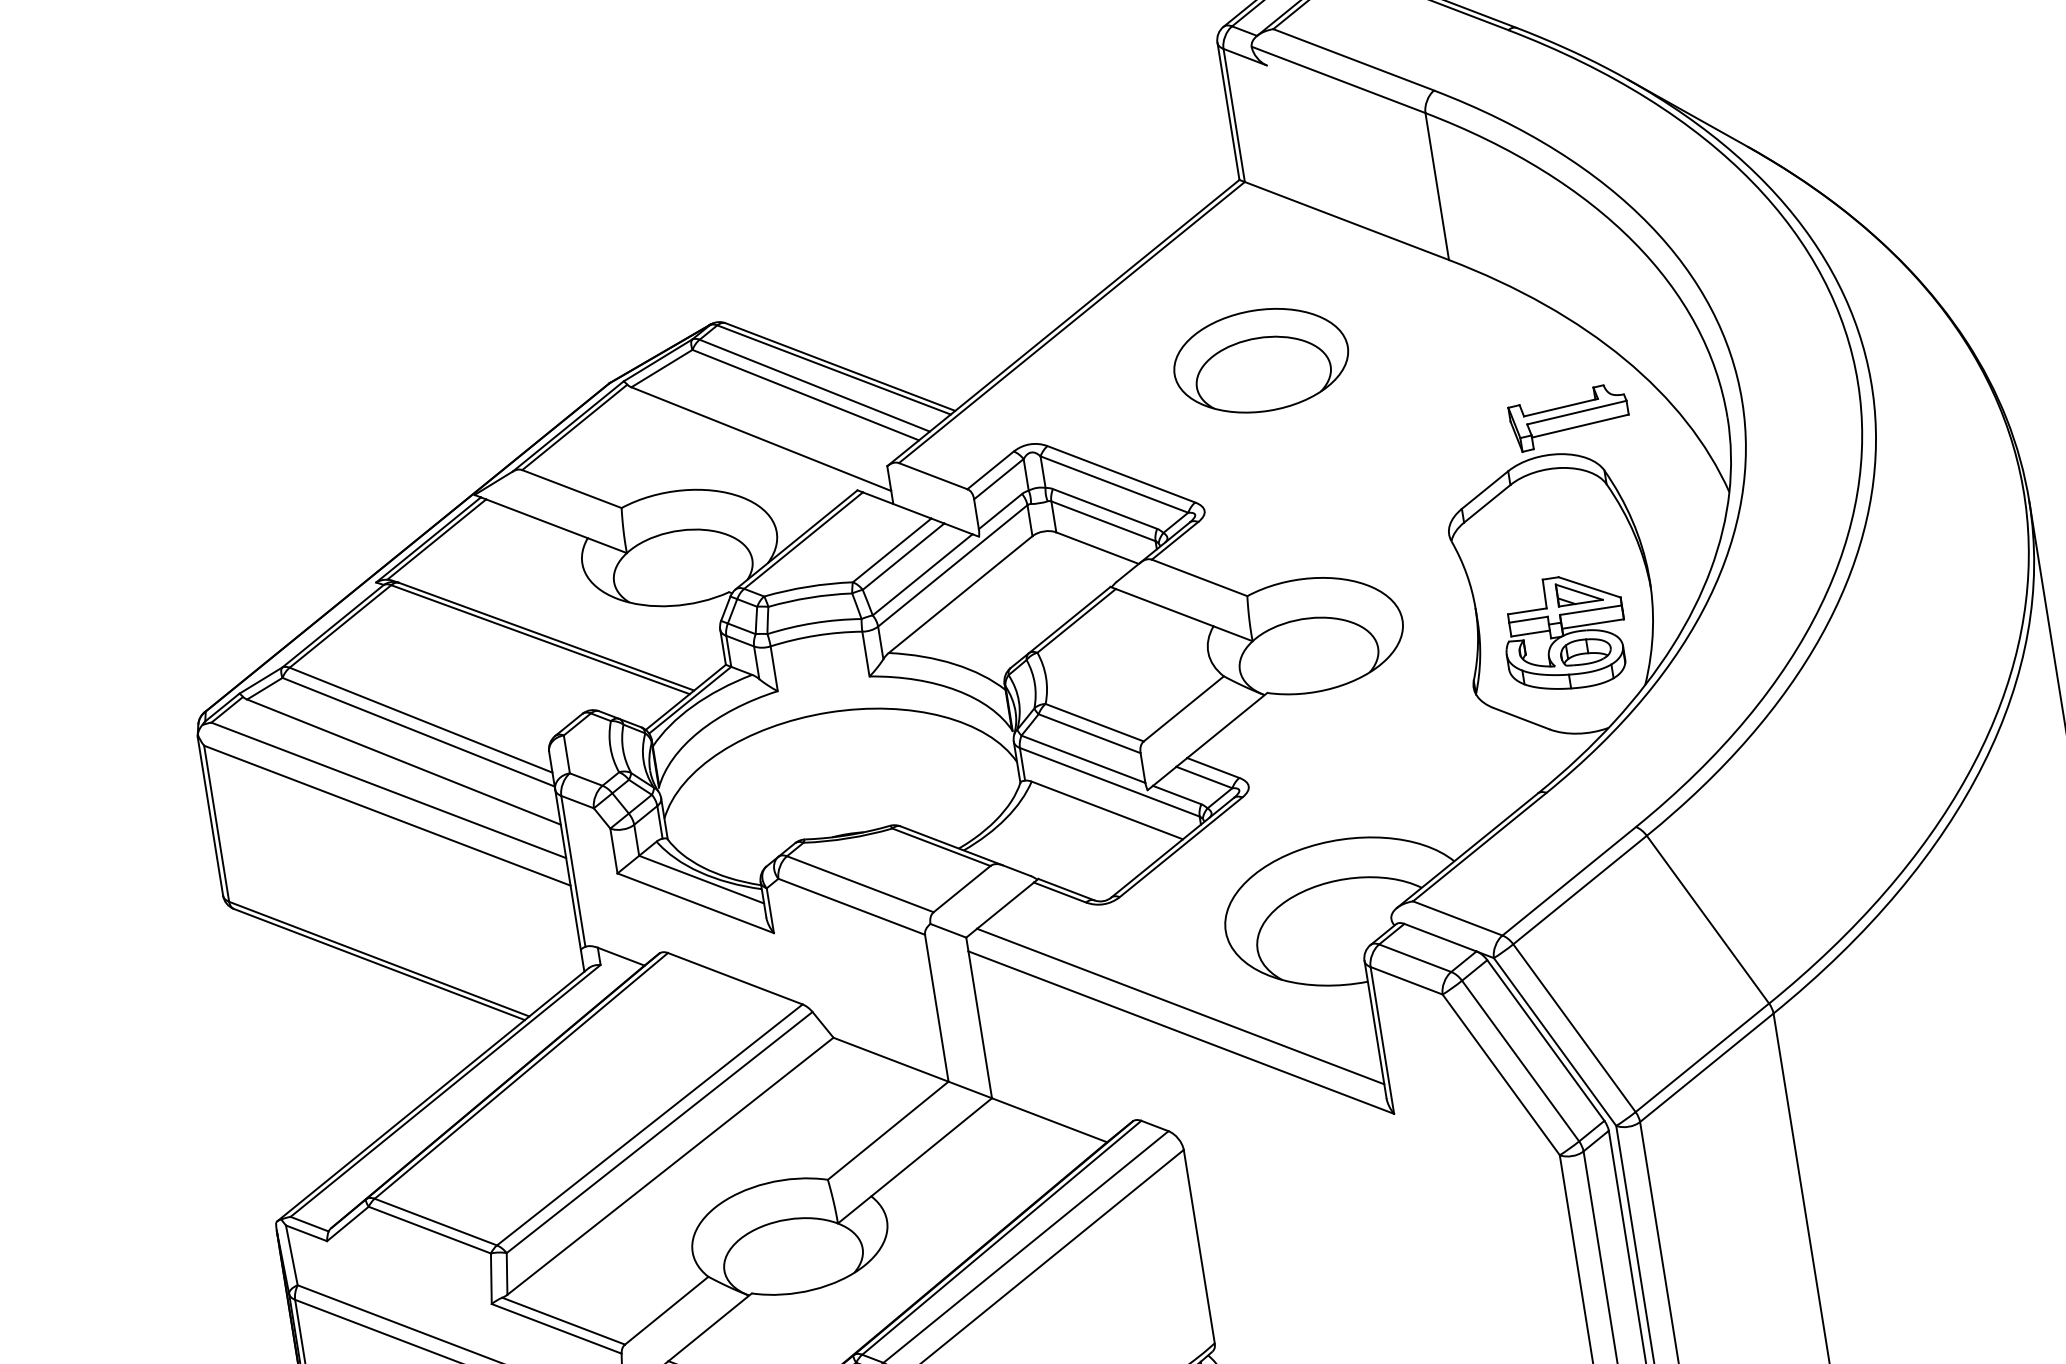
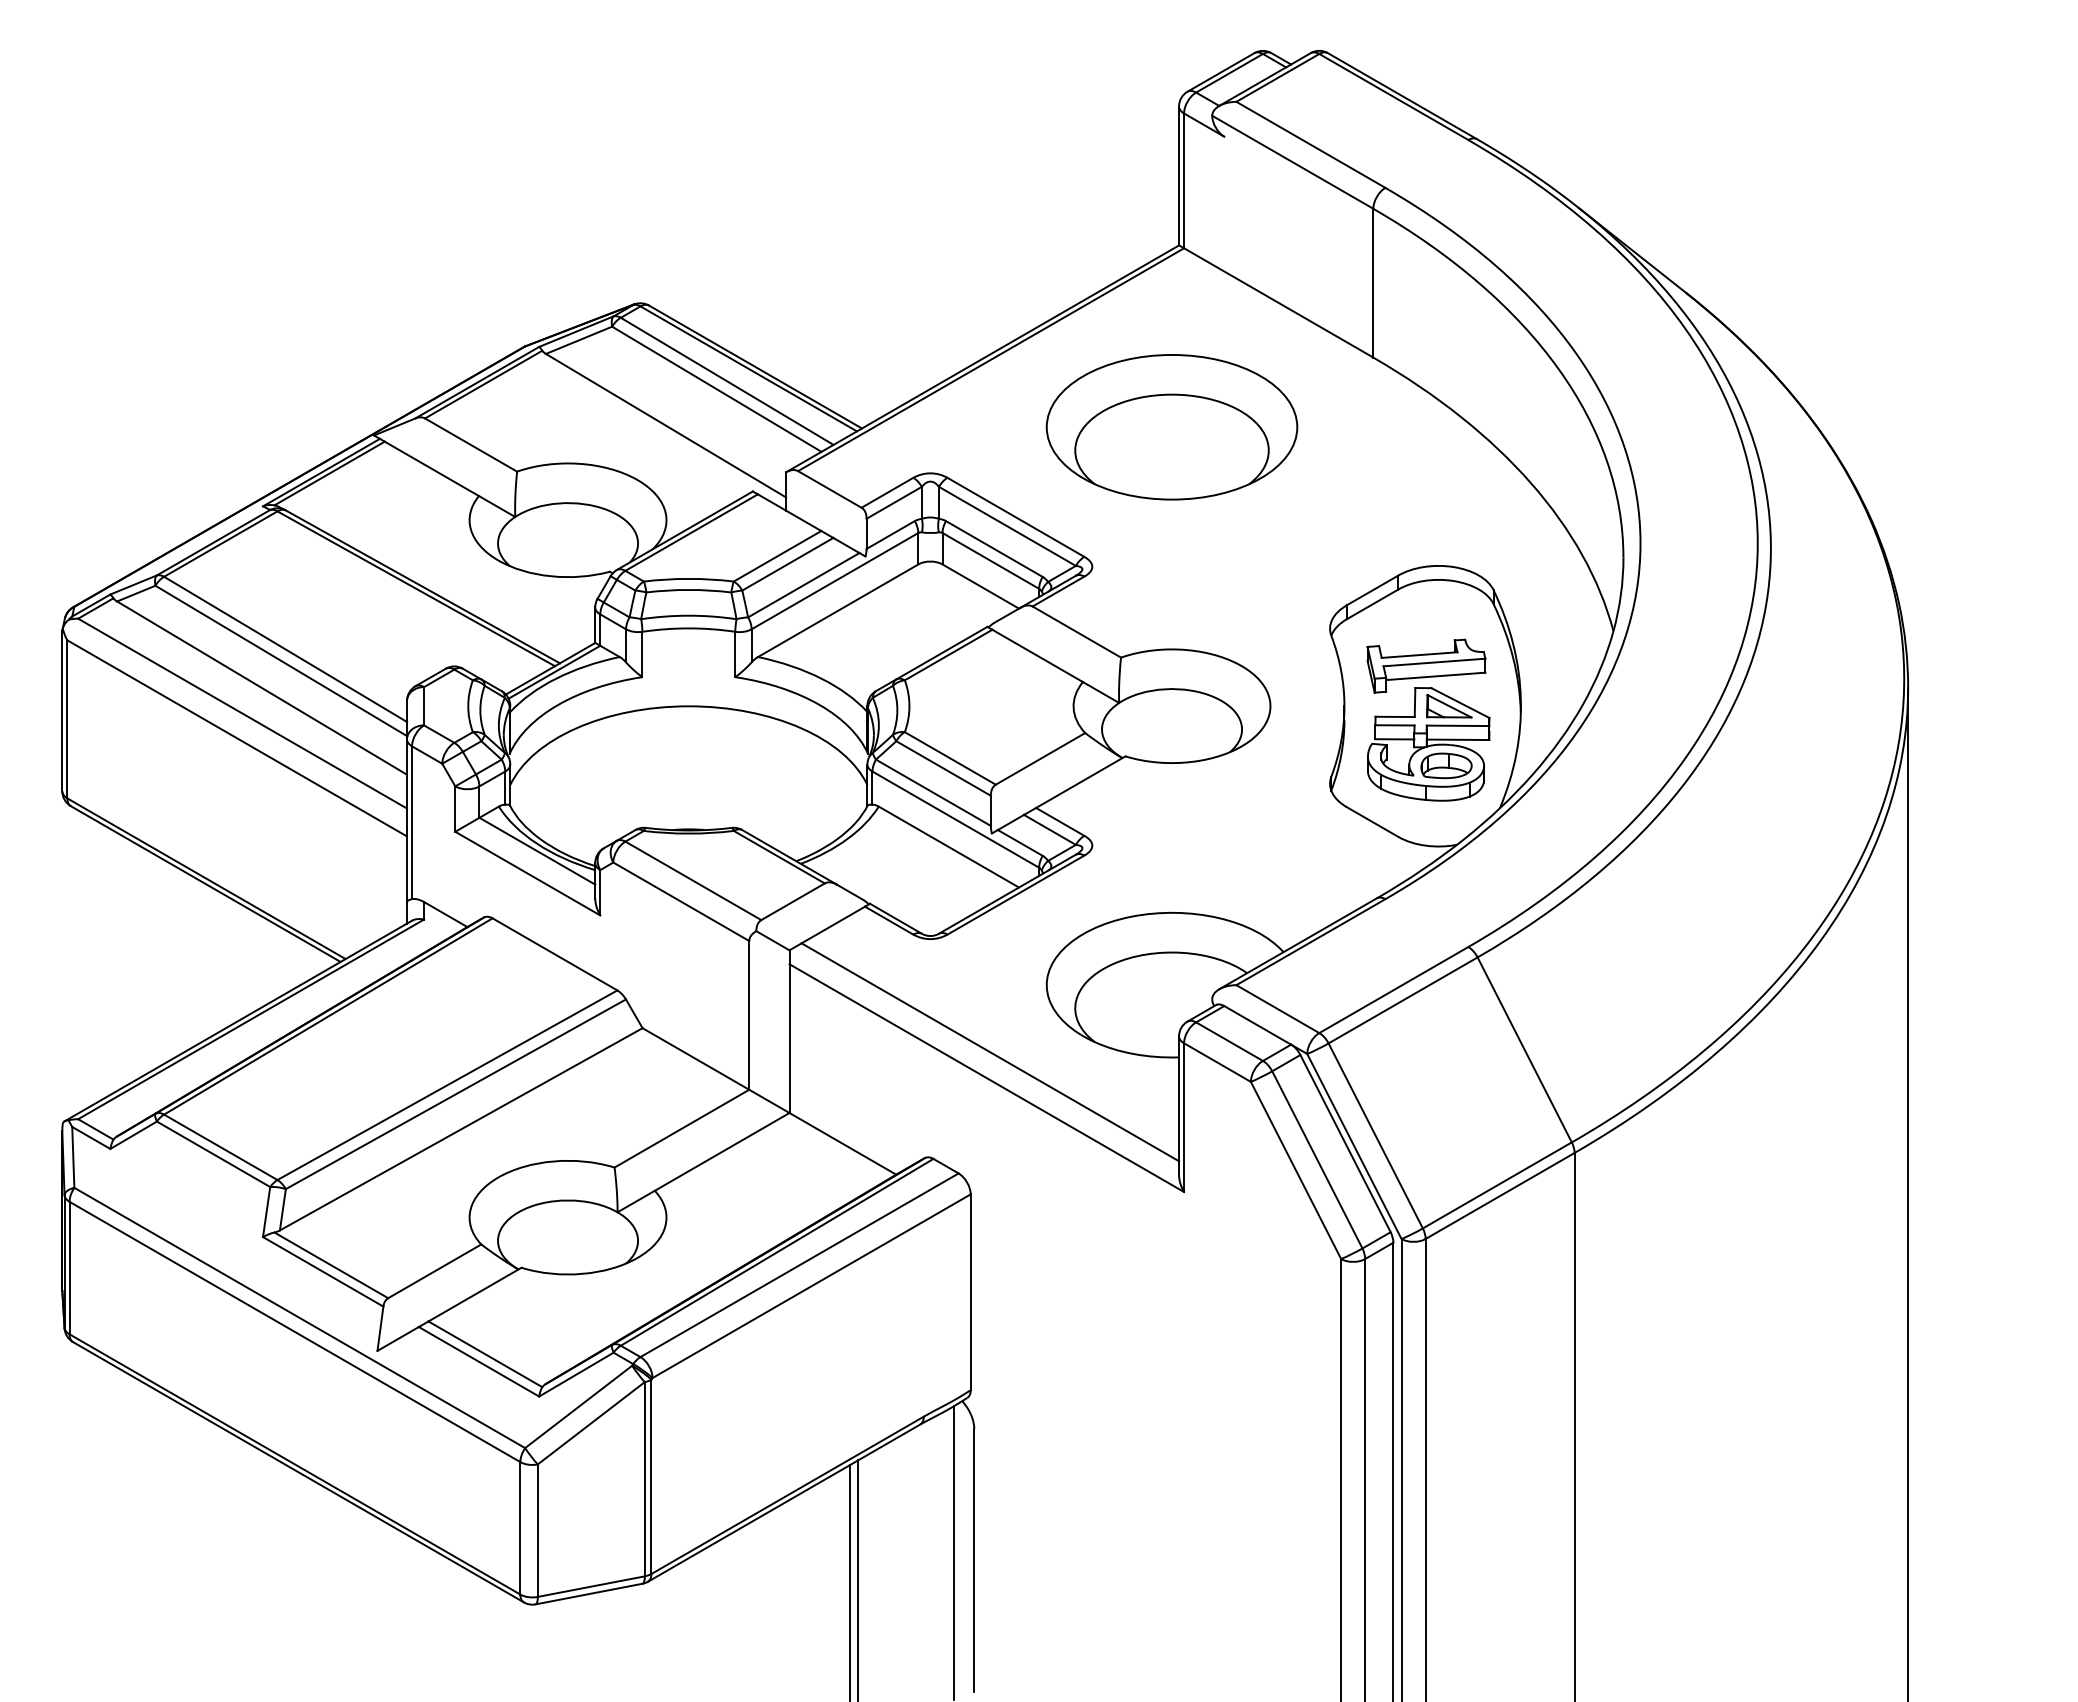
part: (1260, 360) -> (1171, 427), size x1.43
part: (1569, 416) -> (1426, 665), moved

